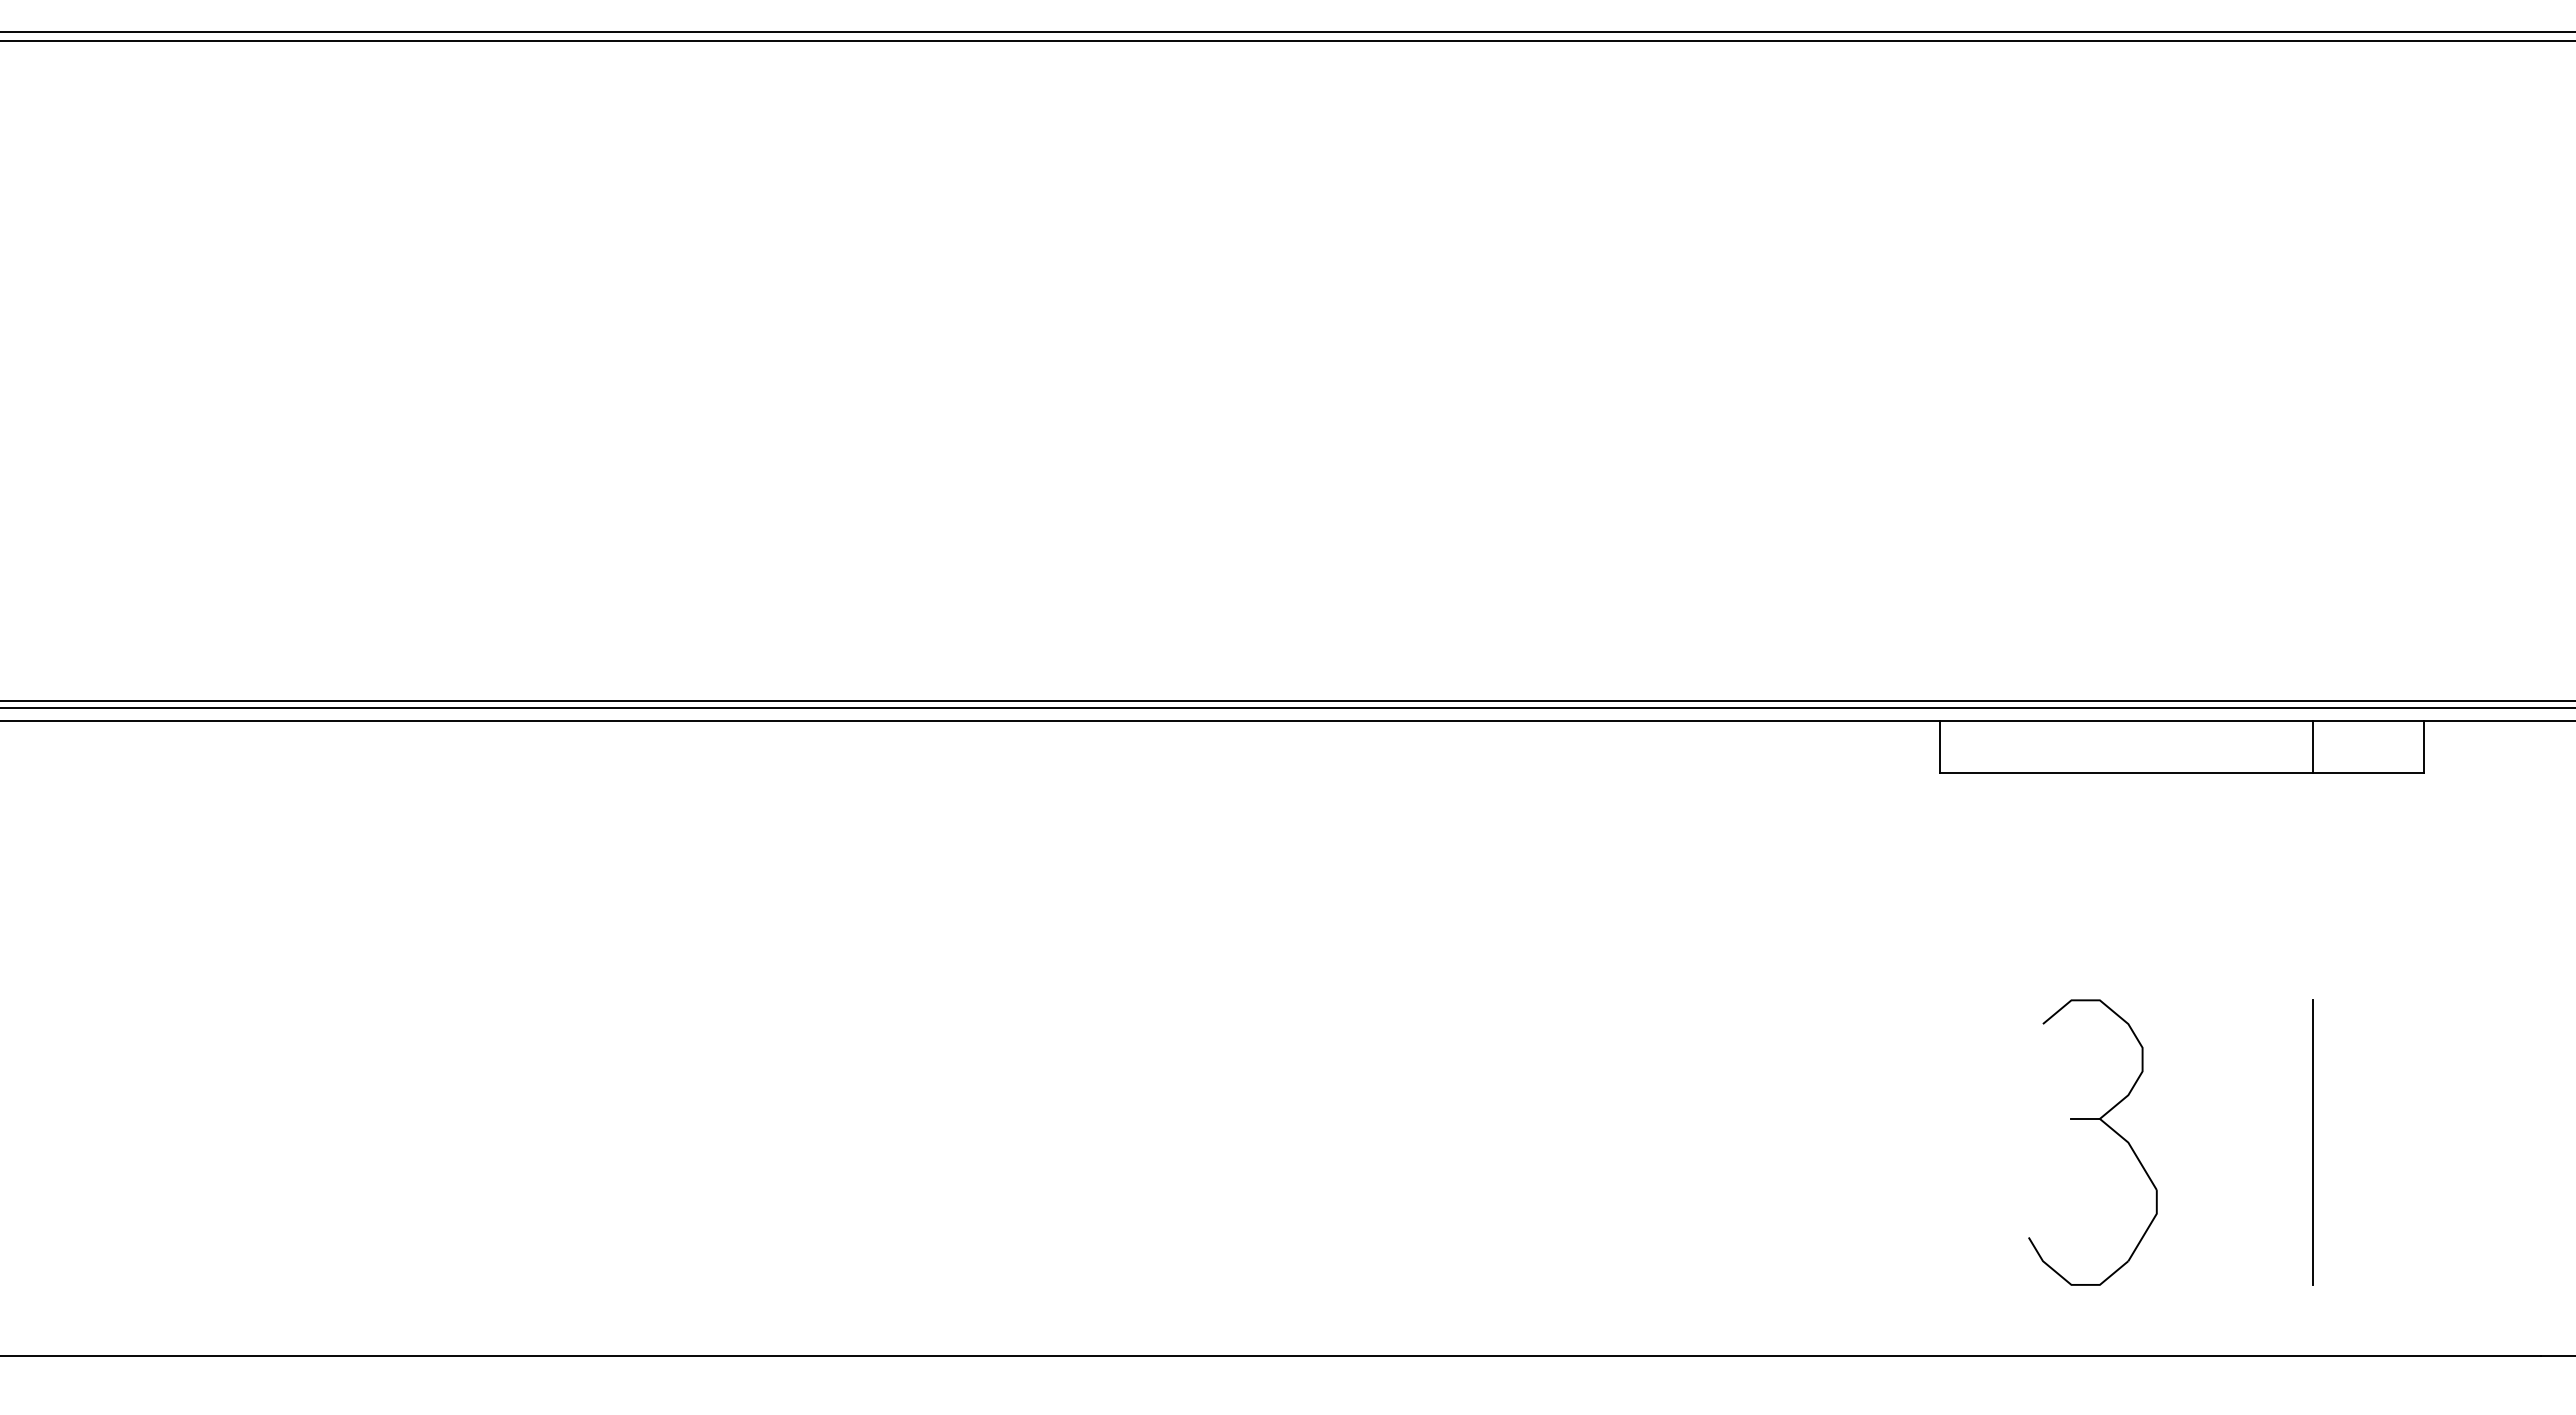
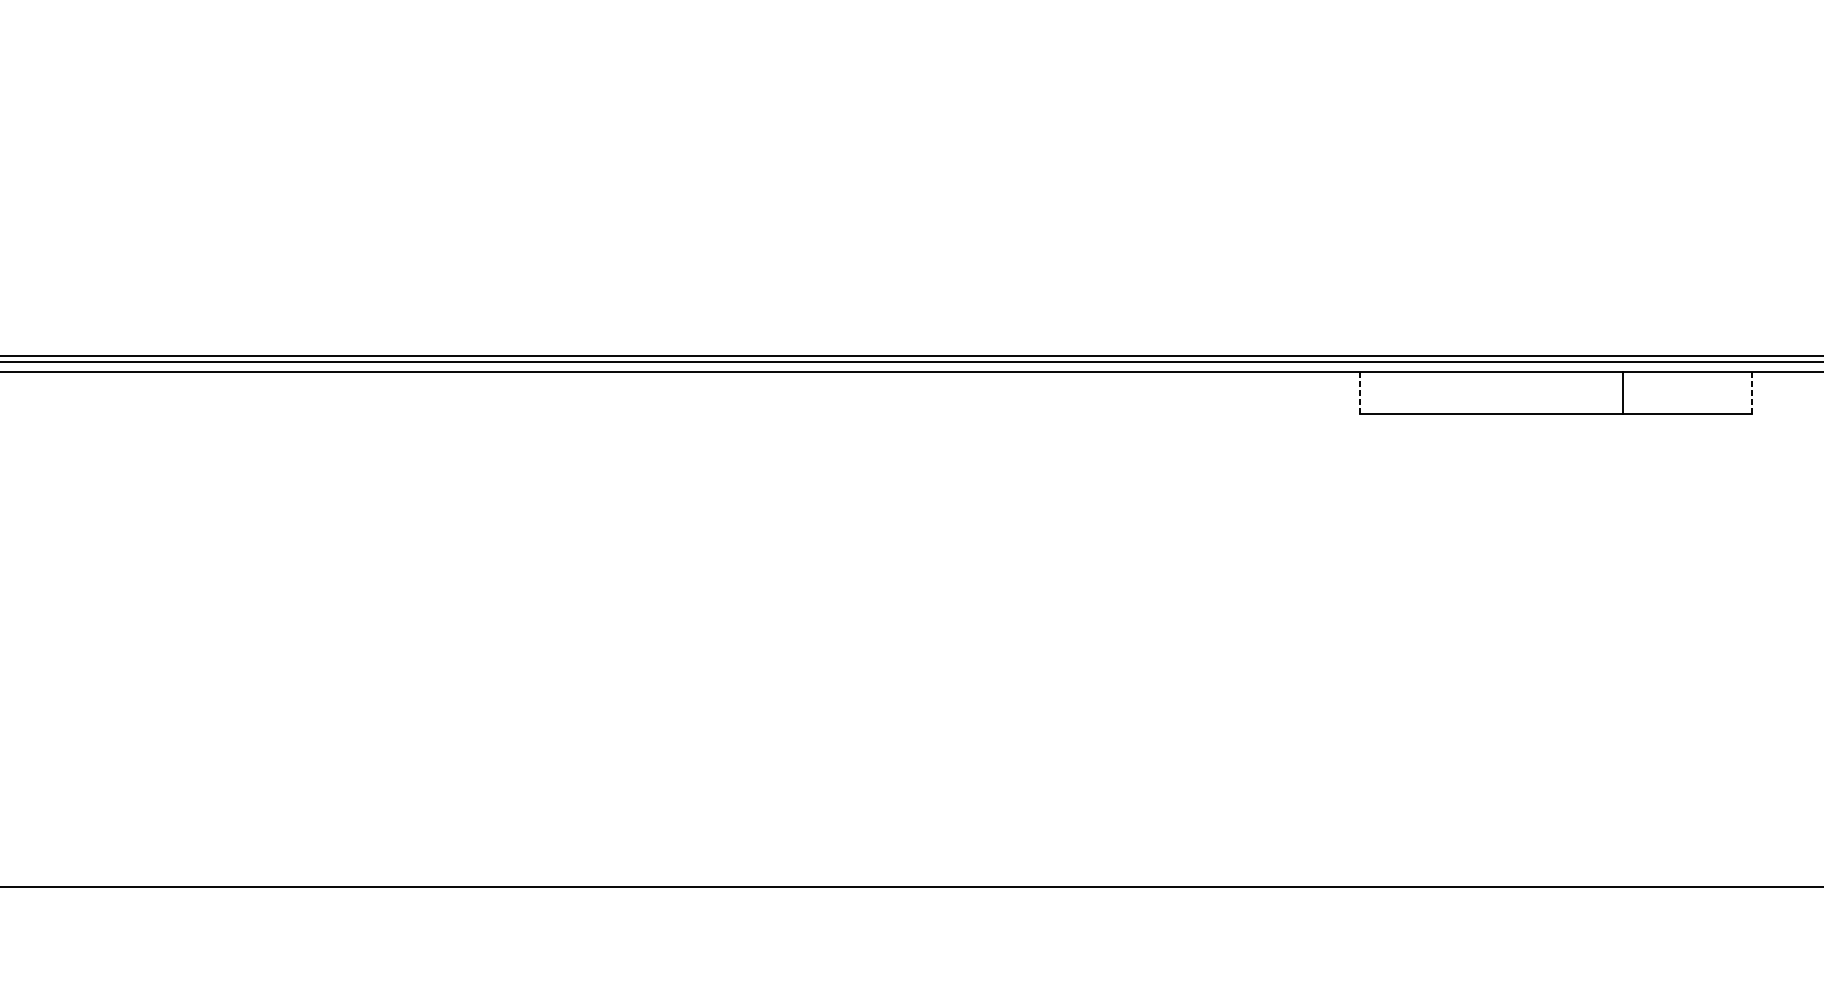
line: (1939, 746) -> (1359, 392), solid -> dashed
line: (2313, 746) -> (1623, 392), moved
line: (2423, 746) -> (1751, 392), solid -> dashed
part: (2107, 1126) -> (1495, 700), removed
line: (2312, 1142) -> (1662, 713), removed

